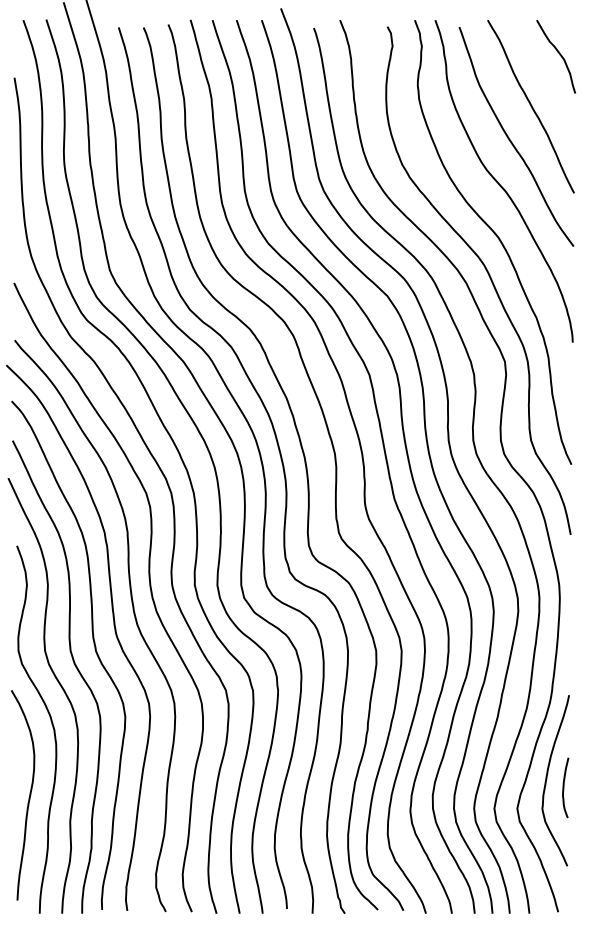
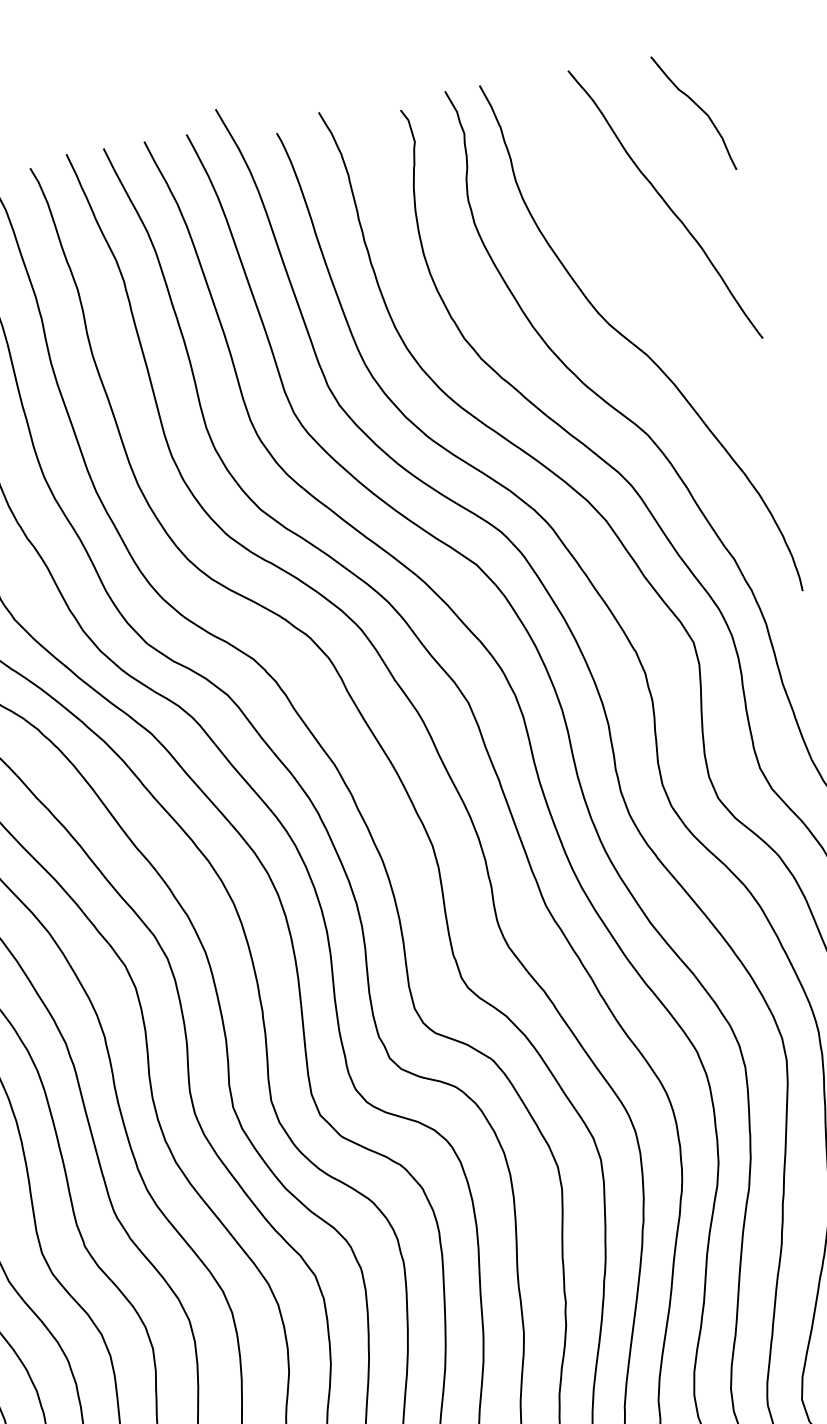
curve: (511, 140) -> (642, 267), removed

